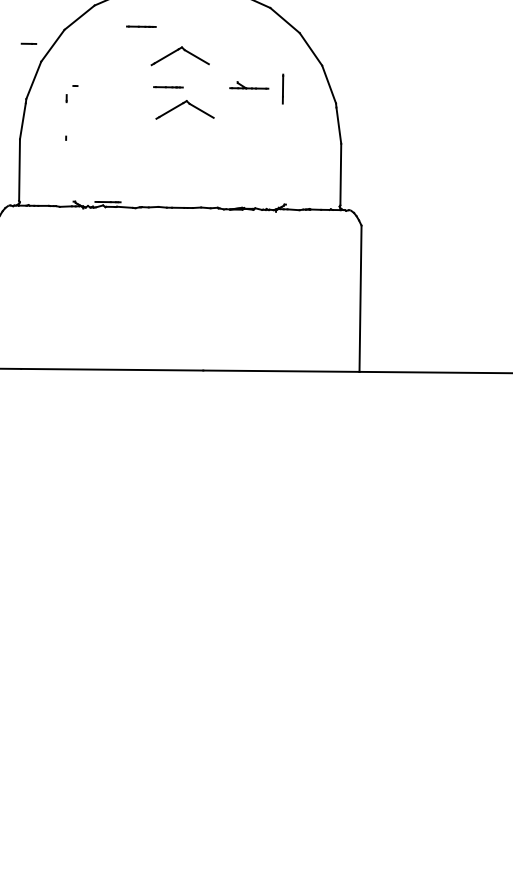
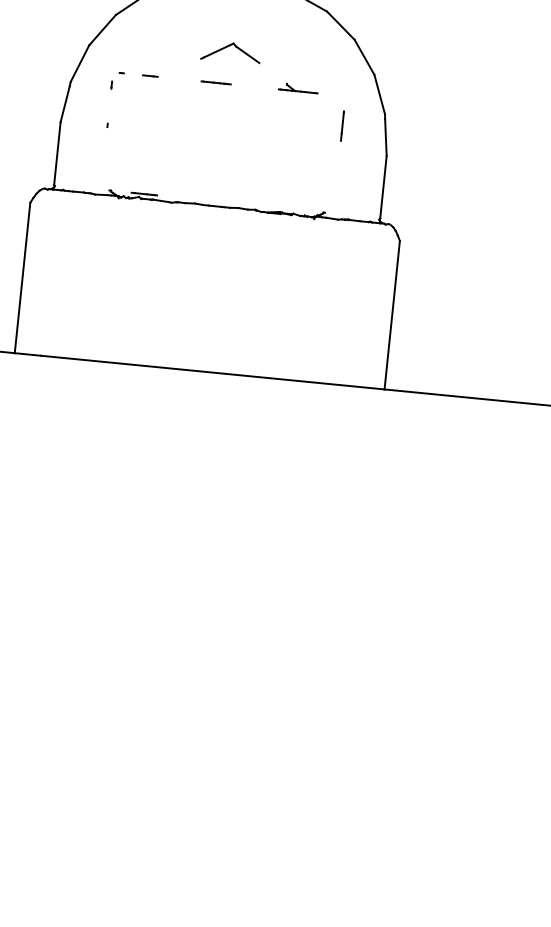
line: (140, 26) -> (193, 18), removed
line: (29, 43) -> (150, 75), moved
line: (282, 88) -> (342, 125), moved
part: (181, 105) -> (227, 102), removed

